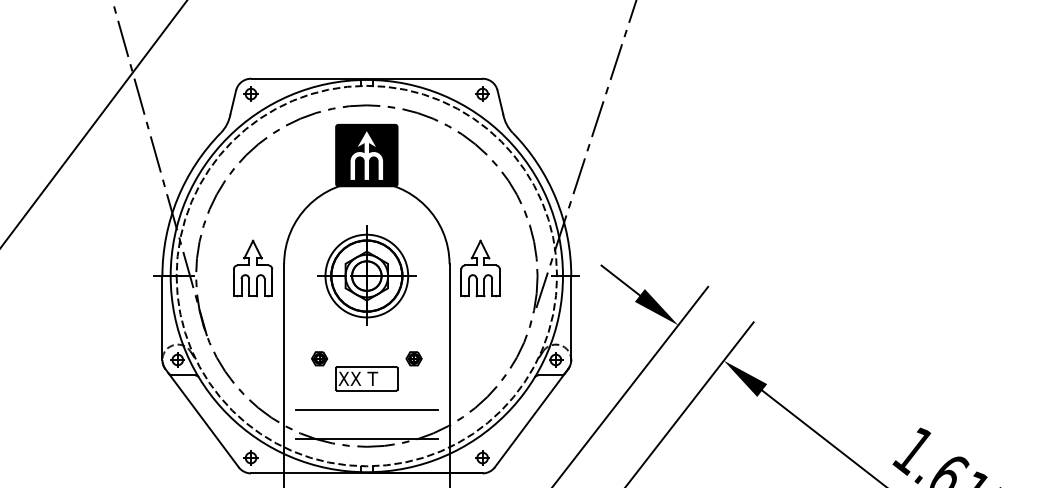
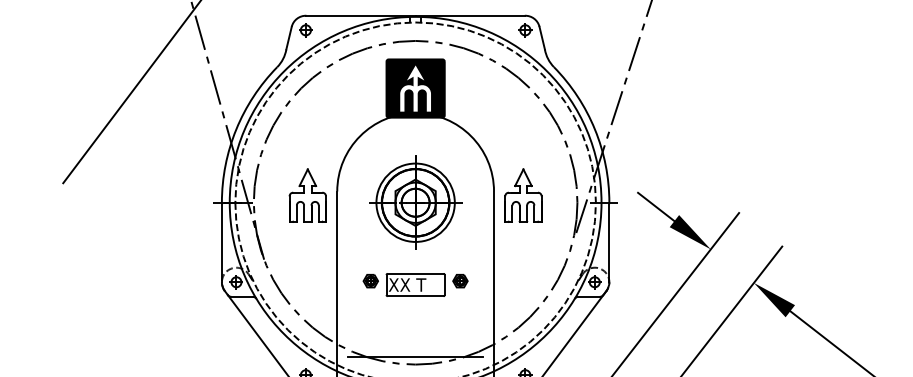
part: (366, 378) -> (415, 284), moved
line: (366, 409) -> (415, 329), removed

